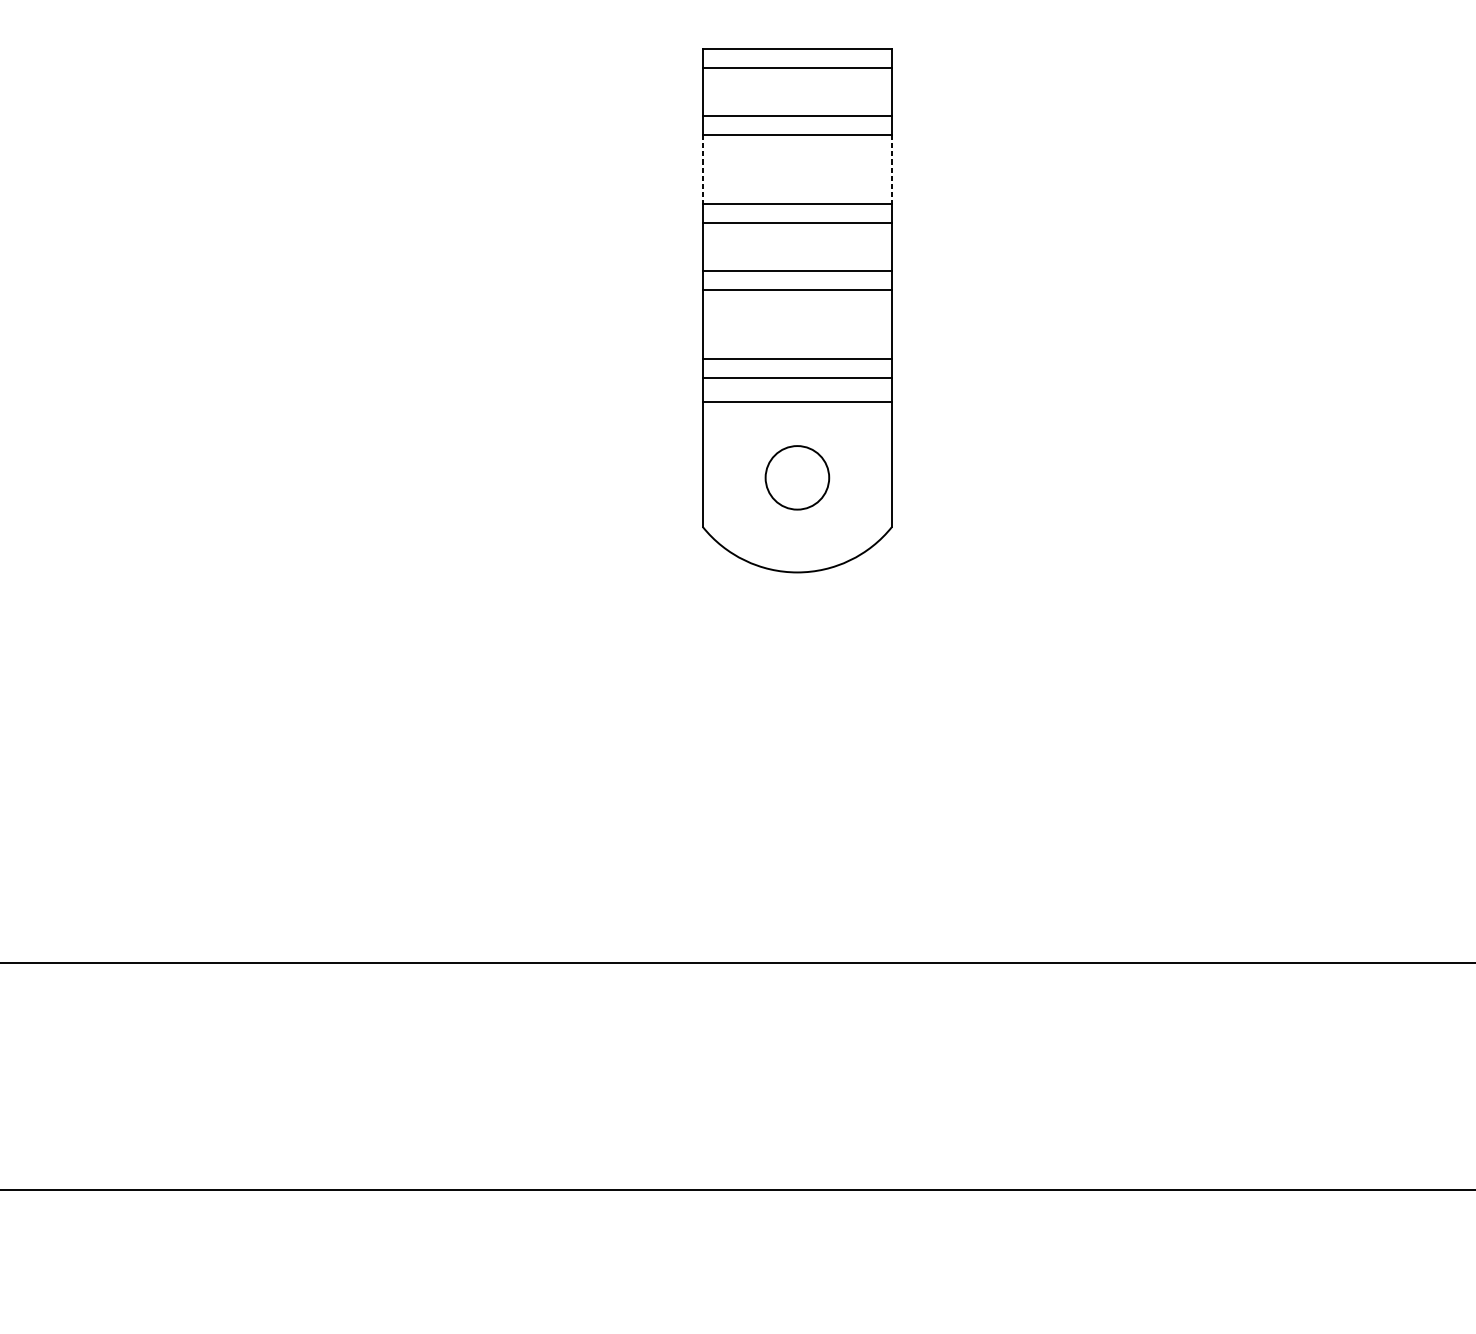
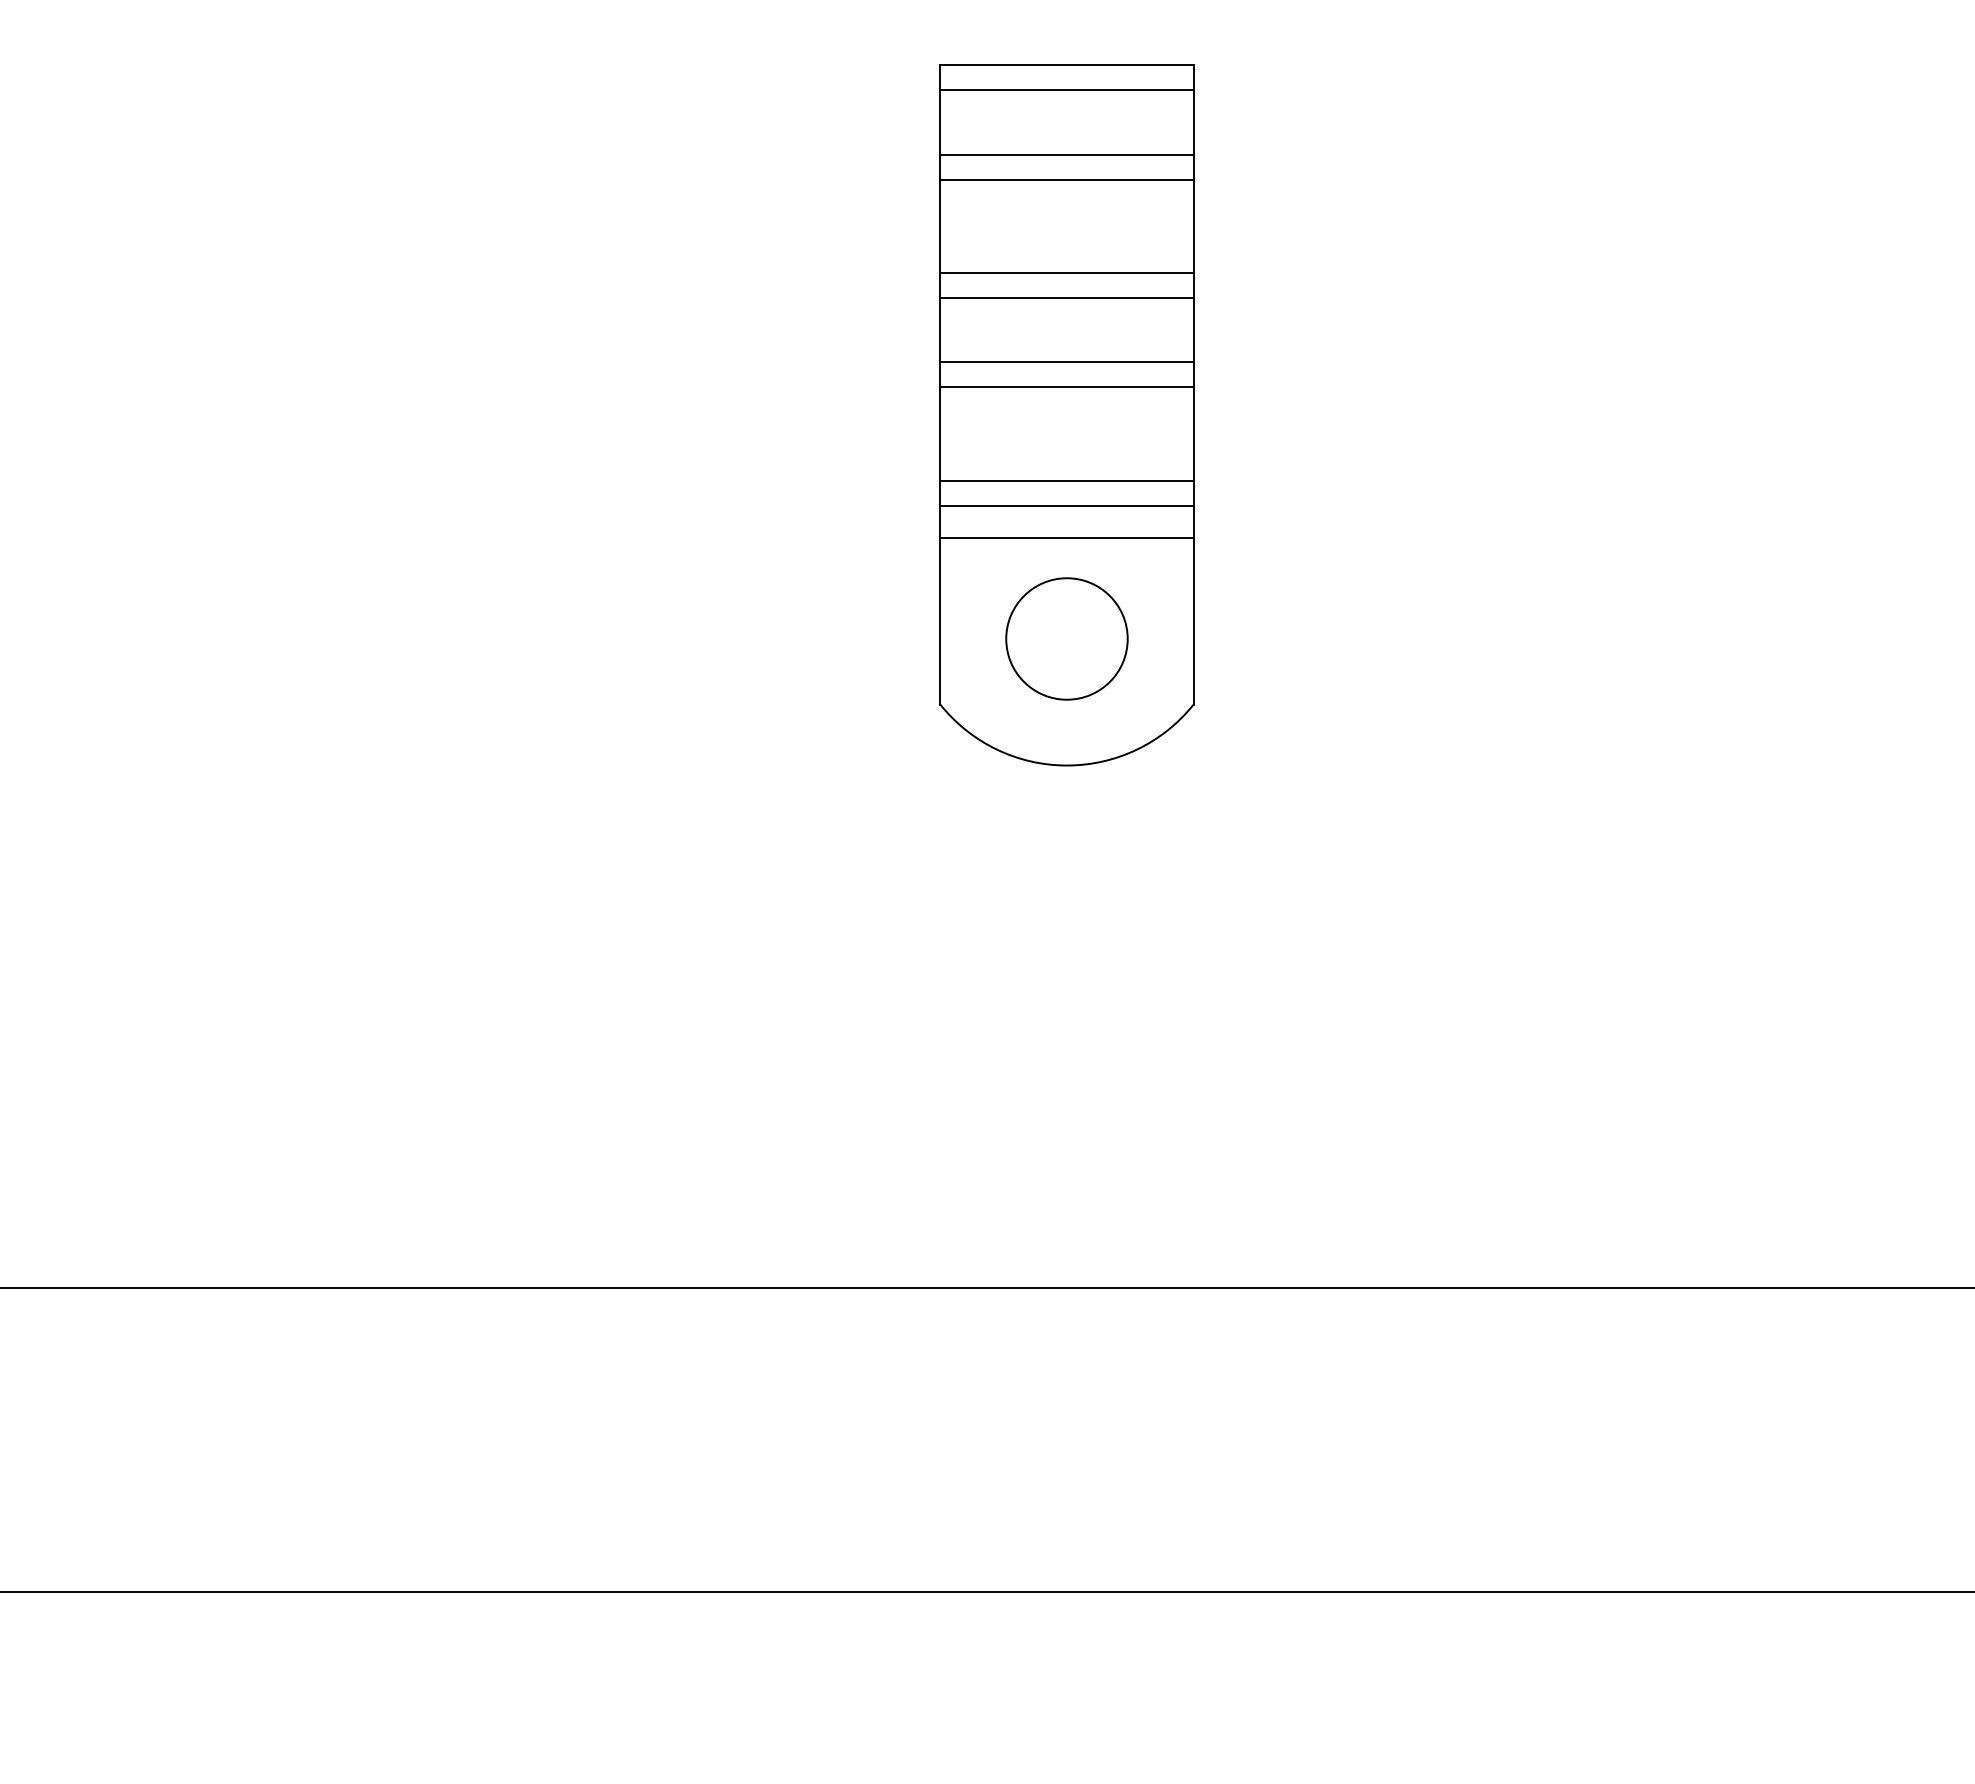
line: (702, 169) -> (940, 226), dashed -> solid
line: (892, 169) -> (1193, 226), dashed -> solid
circle: (797, 477) -> (1066, 638), size x1.43

